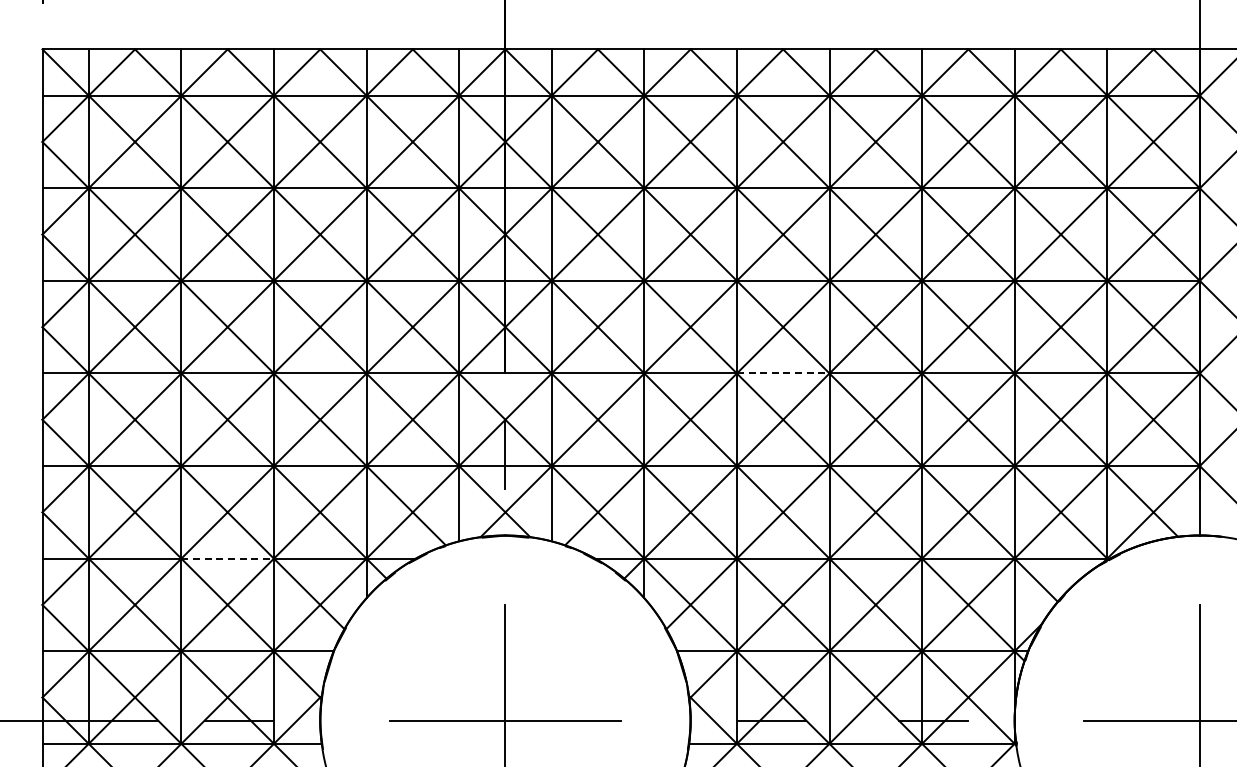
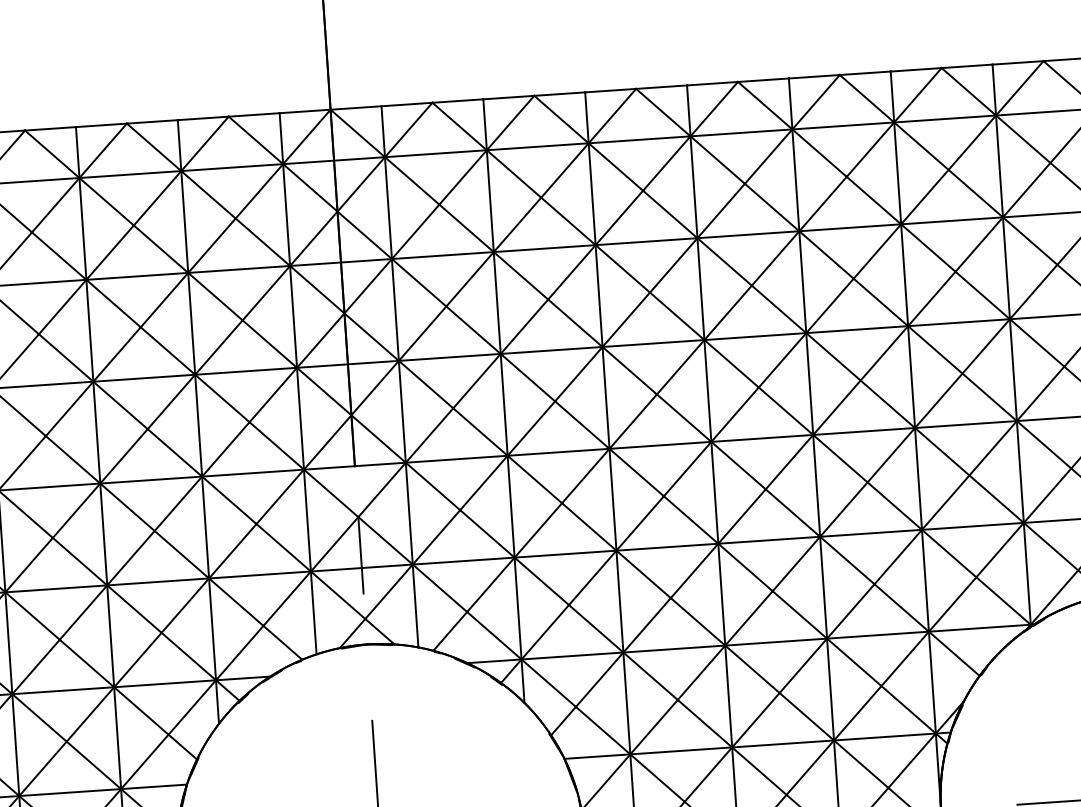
line: (783, 373) -> (660, 445), dashed -> solid
line: (228, 558) -> (64, 690), dashed -> solid

